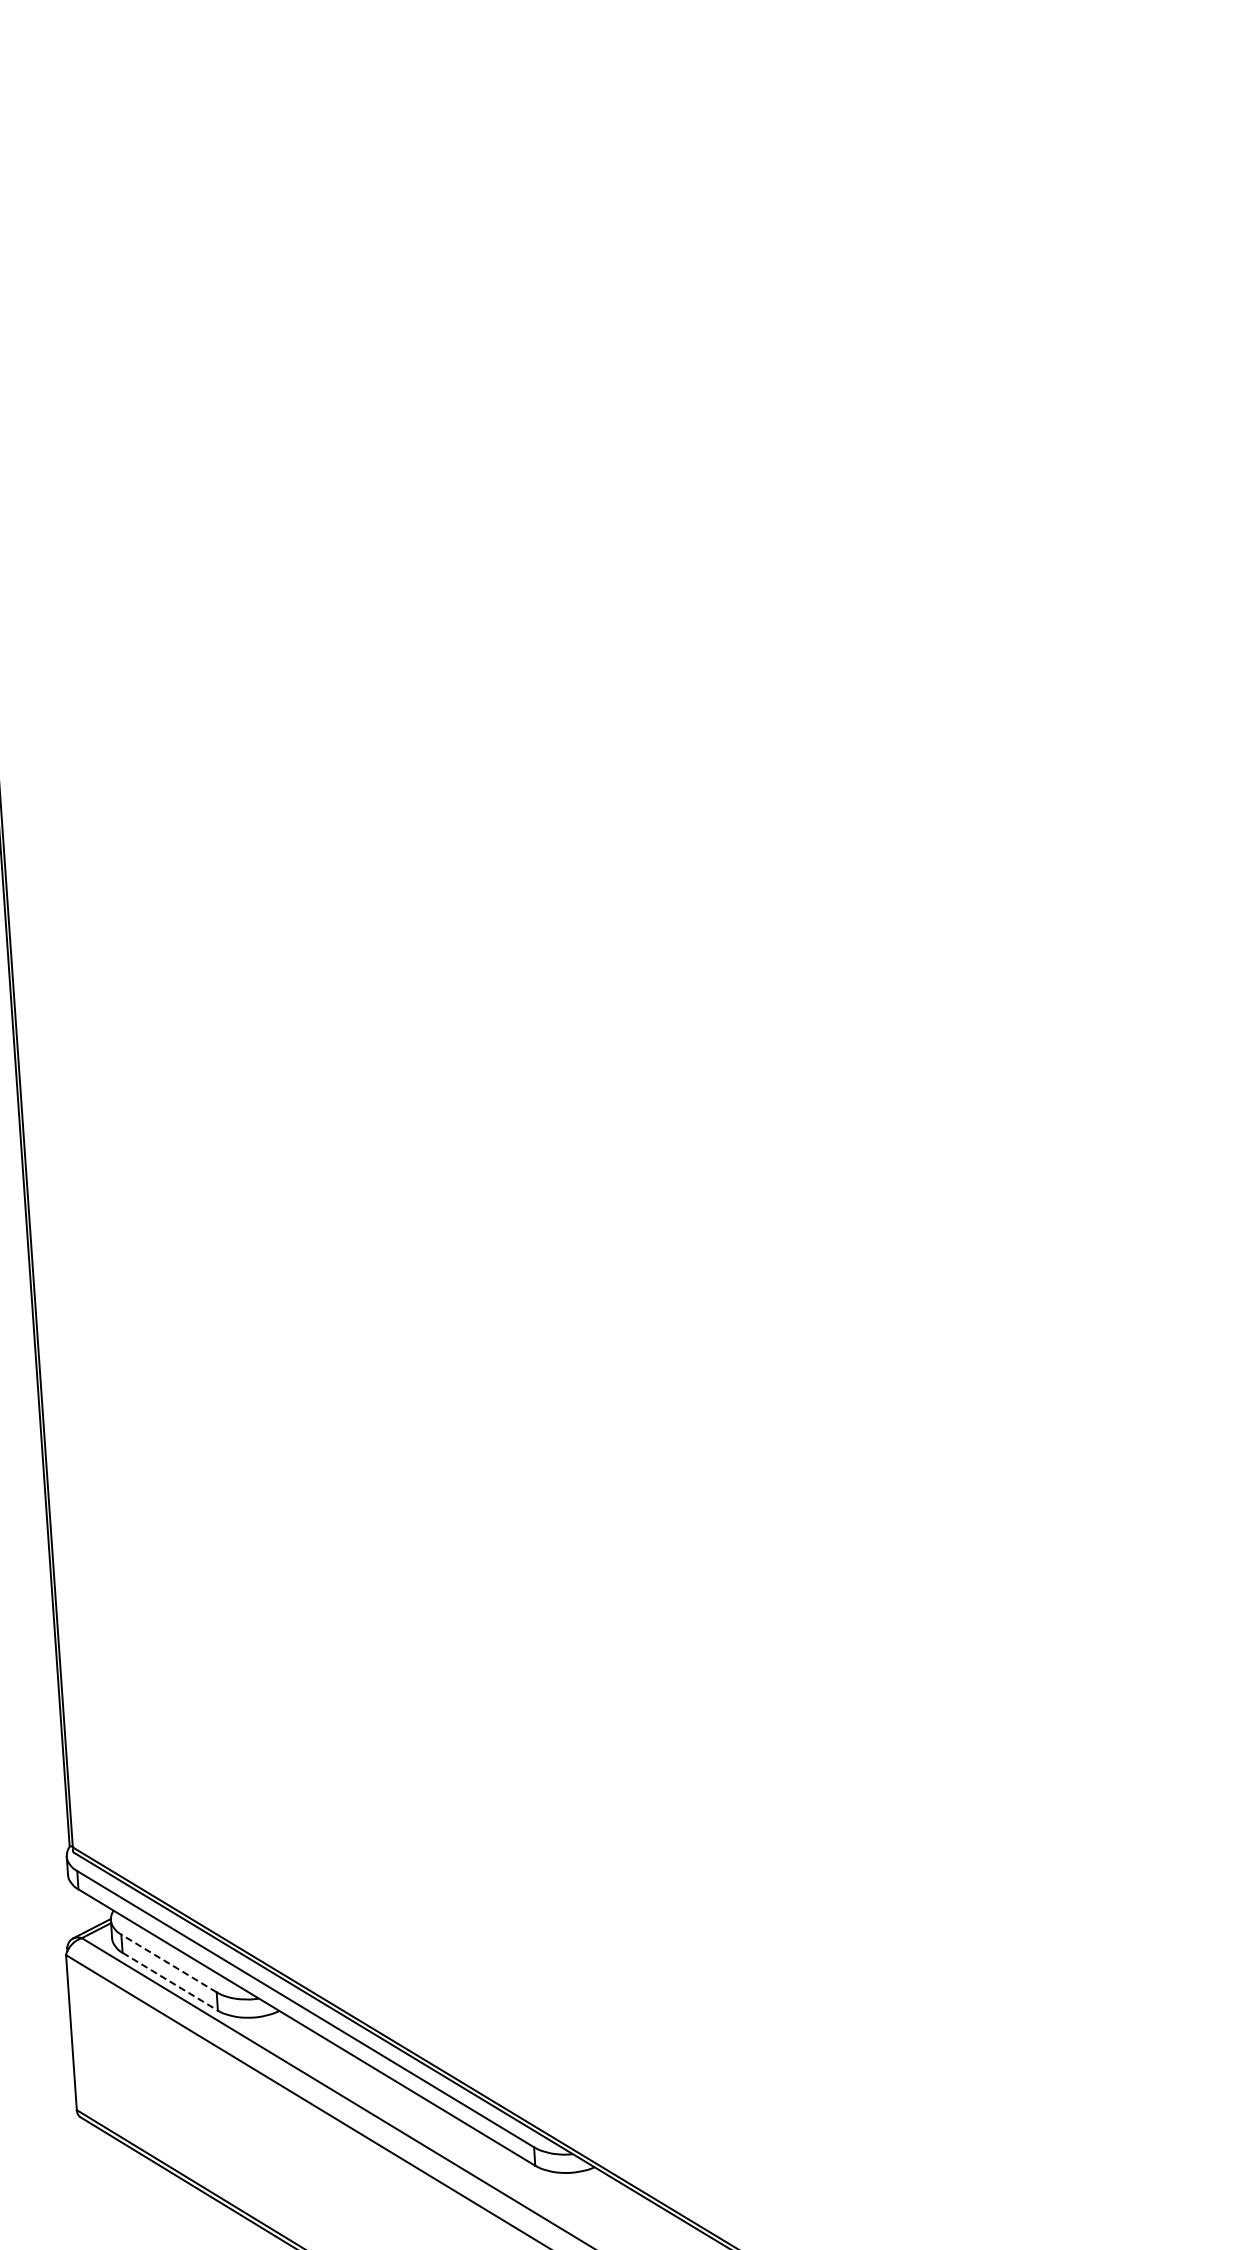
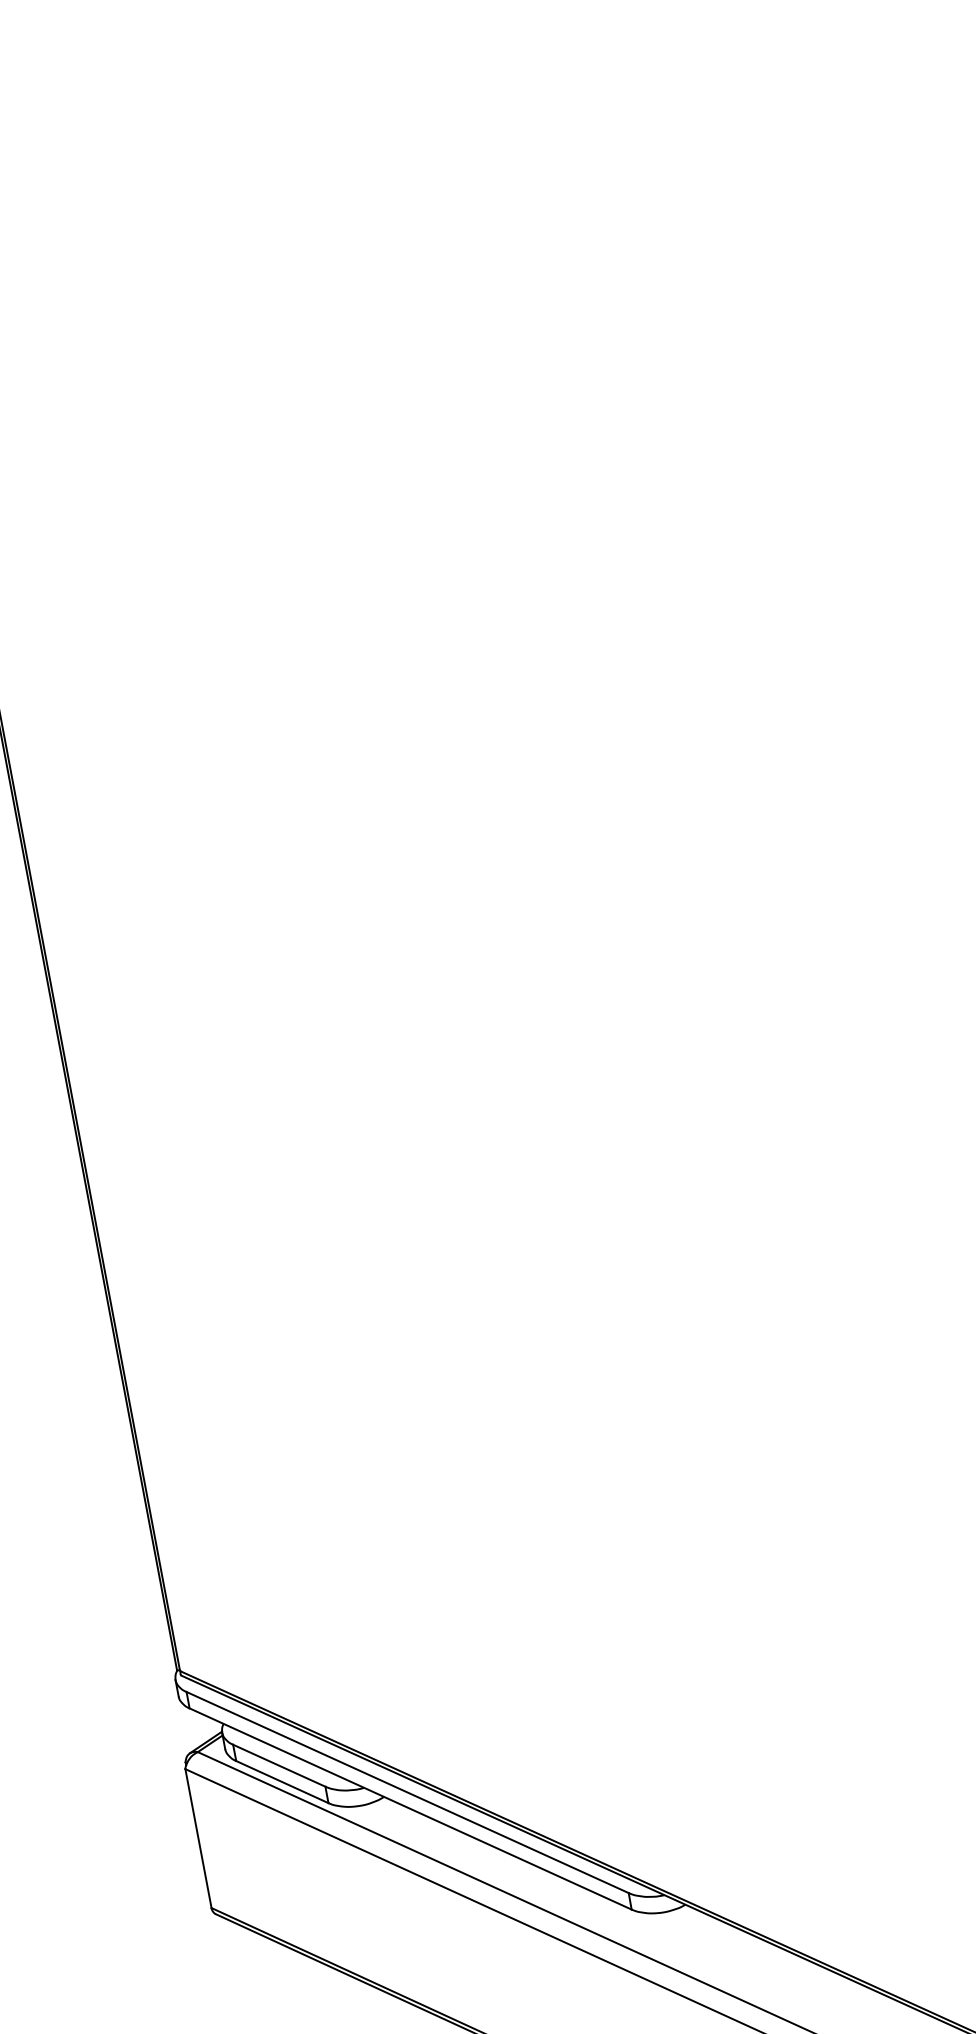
line: (169, 1963) -> (279, 1765), dashed -> solid
line: (170, 1981) -> (282, 1781), dashed -> solid

